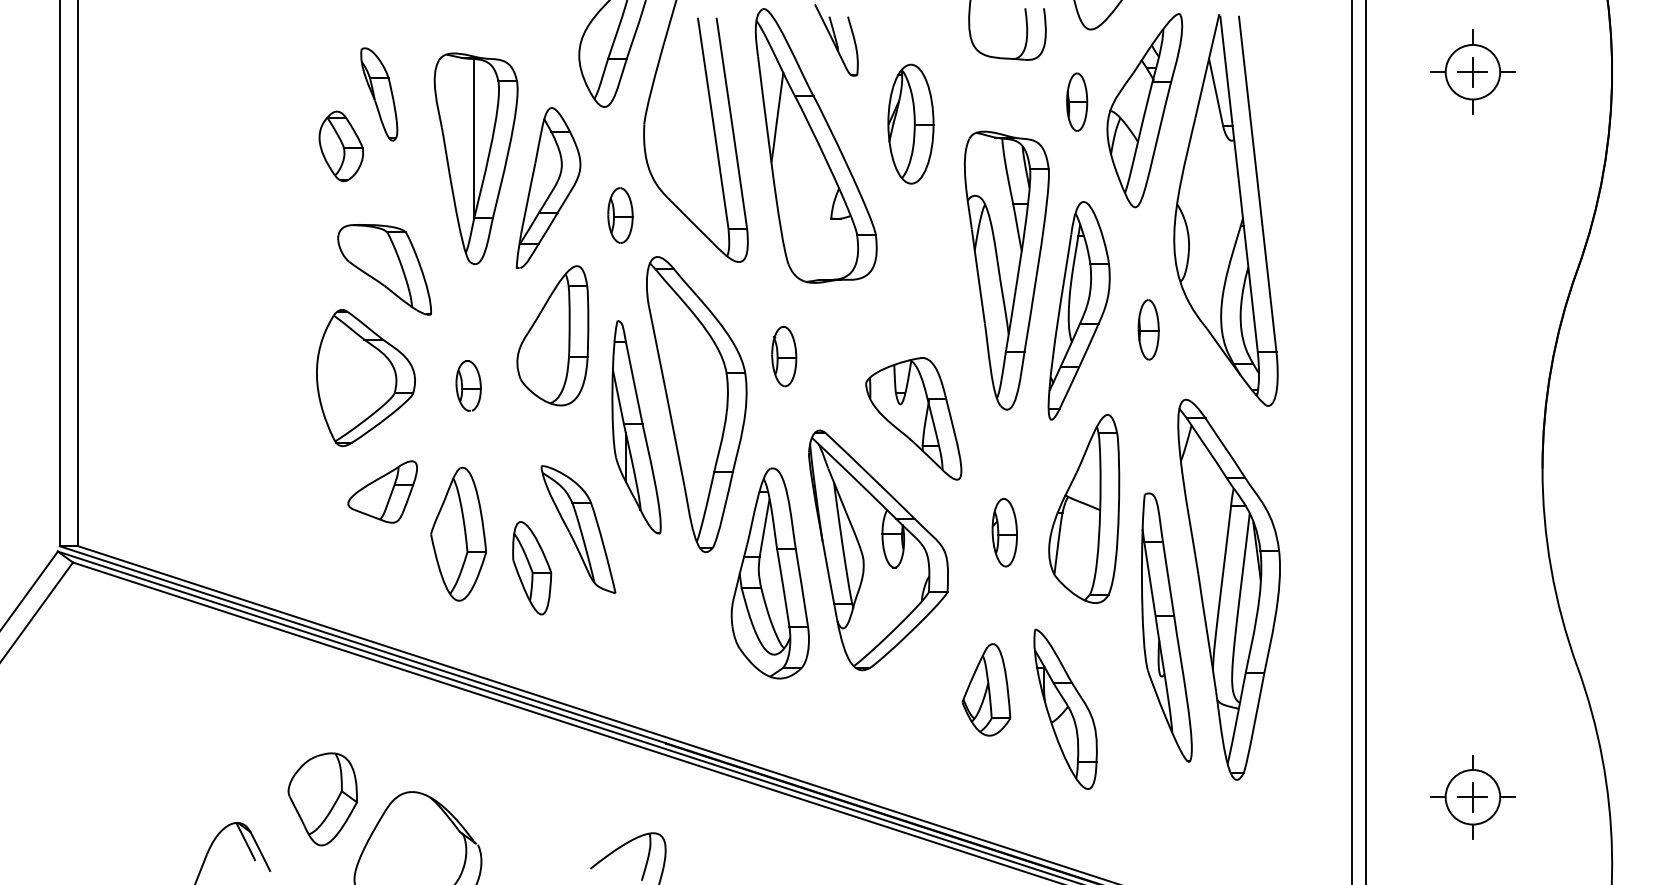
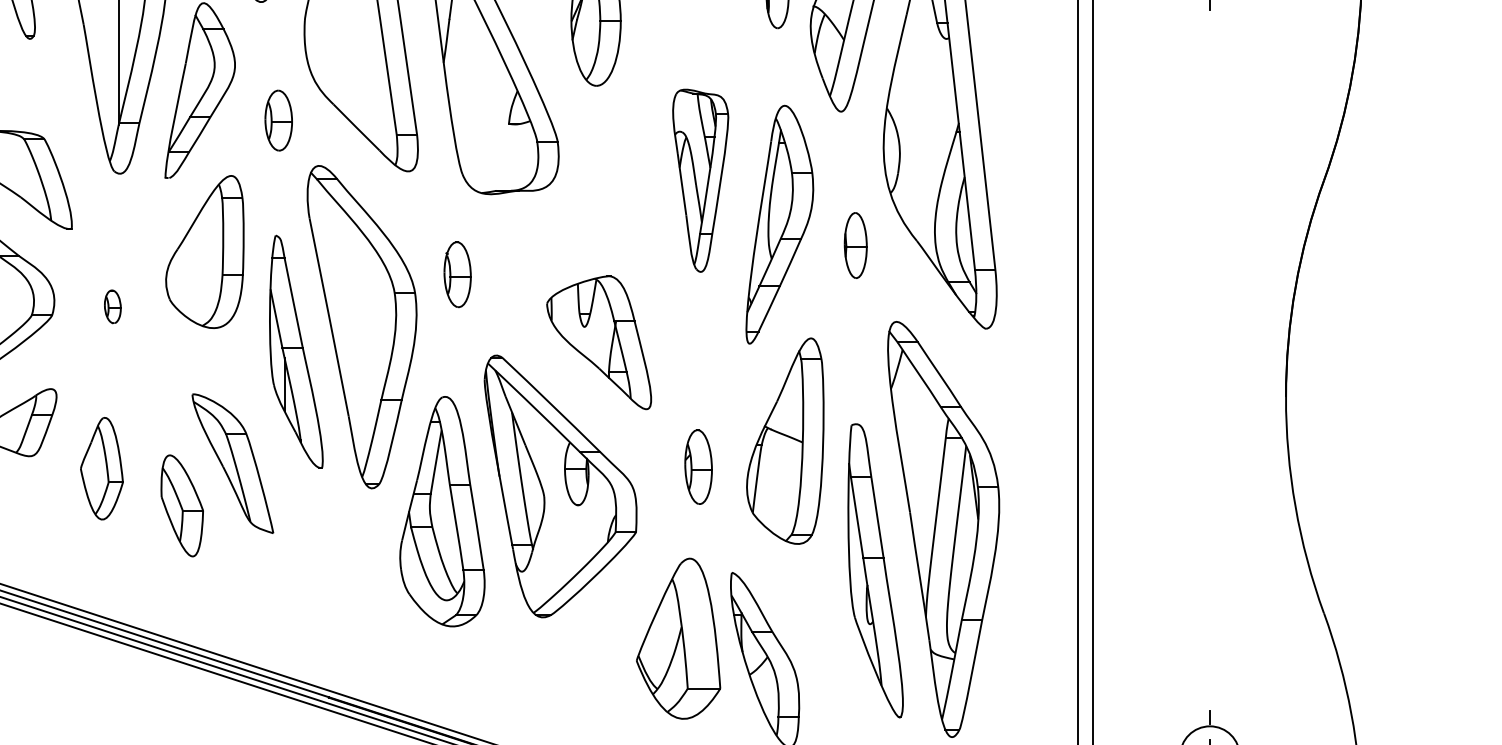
part: (1006, 270) -> (700, 180), size x0.6
part: (468, 385) -> (112, 306), size x0.6
part: (458, 533) -> (101, 467), size x0.7
part: (986, 689) -> (678, 638), size x1.6

